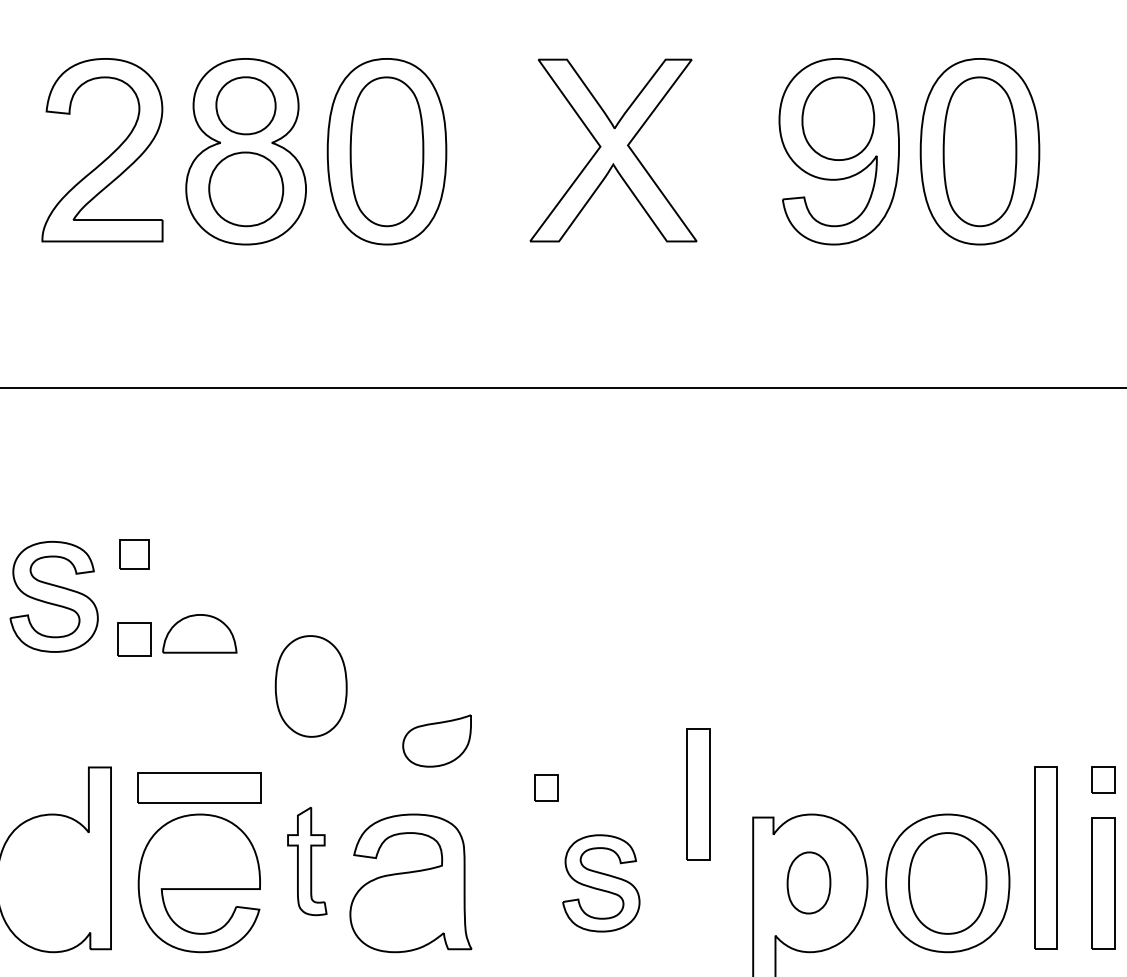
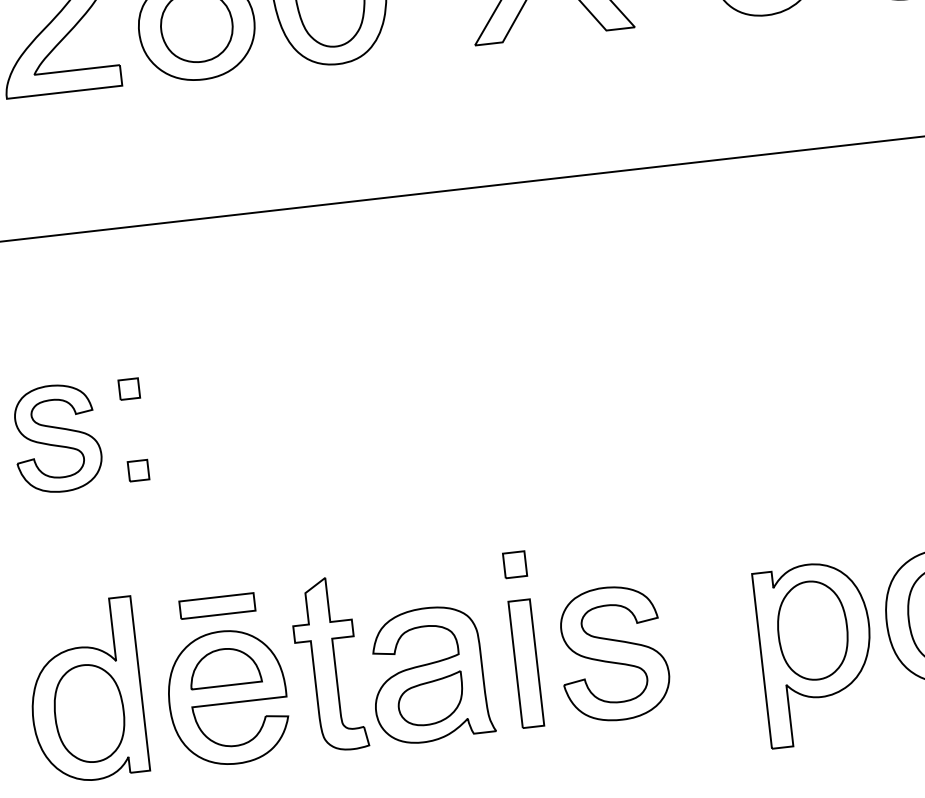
part: (133, 554) -> (128, 389), size x0.71
part: (199, 633) -> (224, 667), moved
part: (133, 639) -> (137, 470), size x0.62
part: (310, 686) -> (88, 713), moved
part: (436, 740) -> (430, 699), moved
part: (199, 787) -> (217, 605), size x0.62
part: (546, 787) -> (515, 564), moved
part: (698, 794) -> (526, 663), moved
part: (307, 861) -> (329, 664), size x1.67
part: (808, 882) -> (812, 630), size x1.67
part: (600, 883) -> (612, 653), size x1.43

